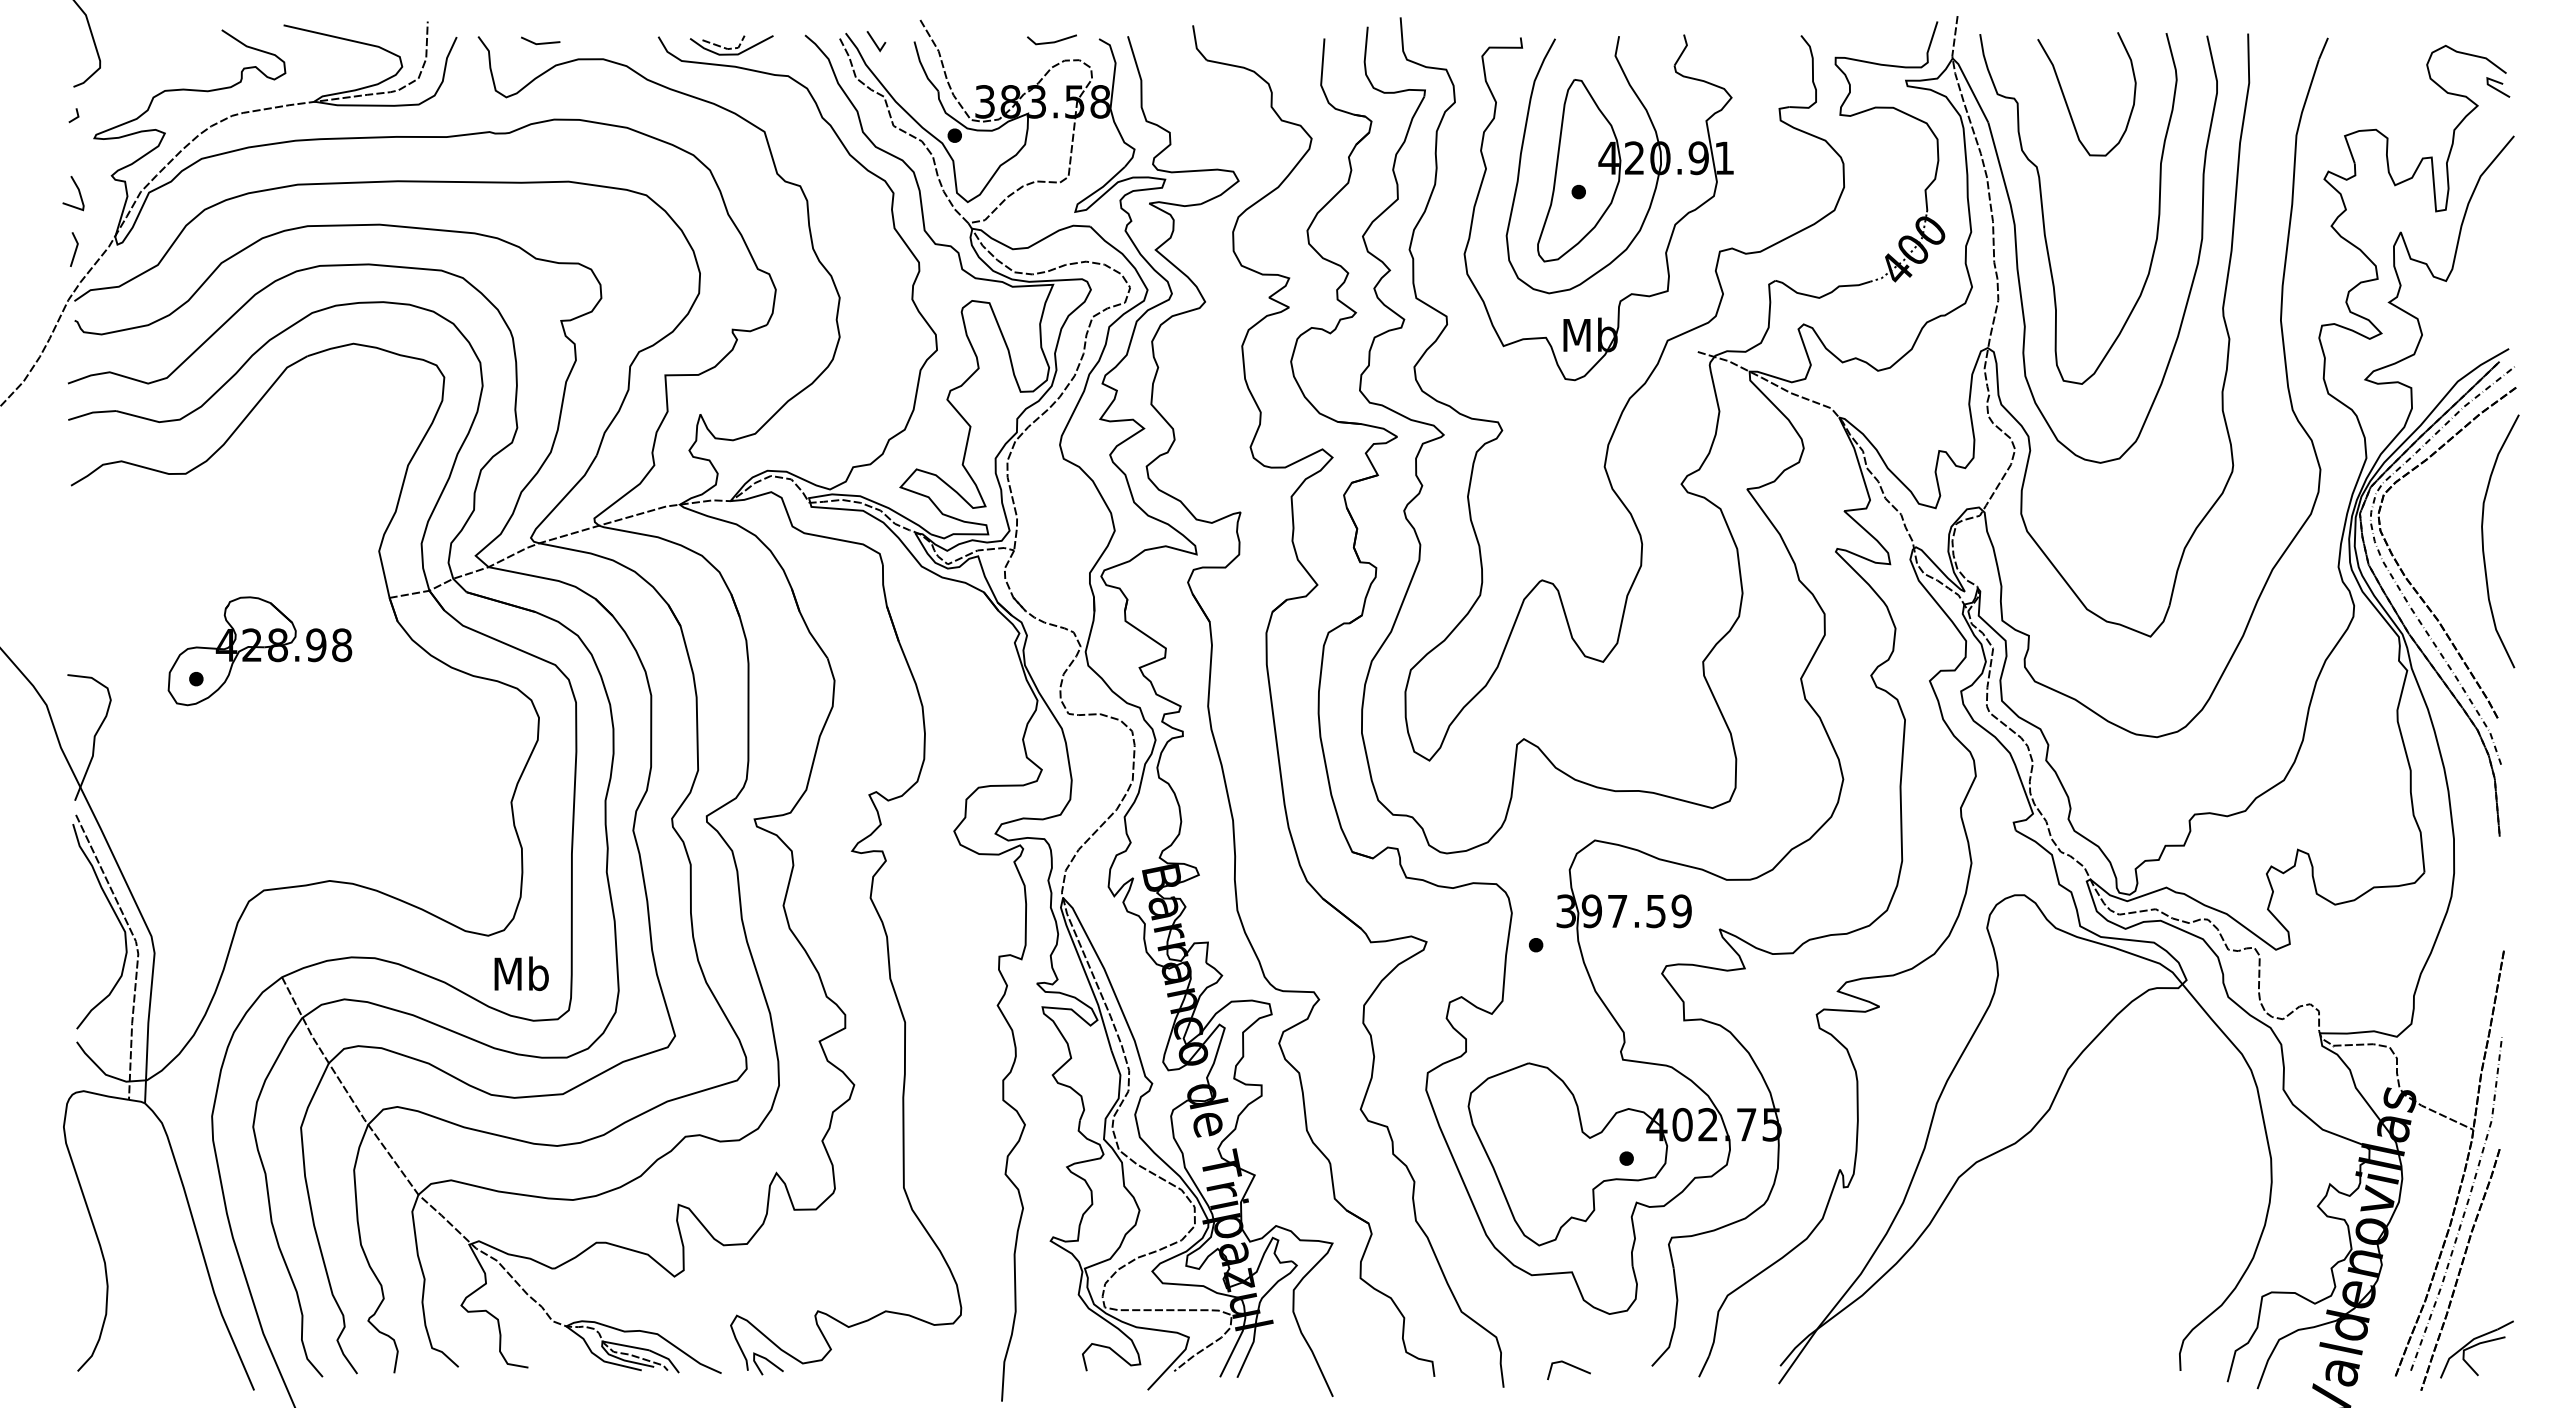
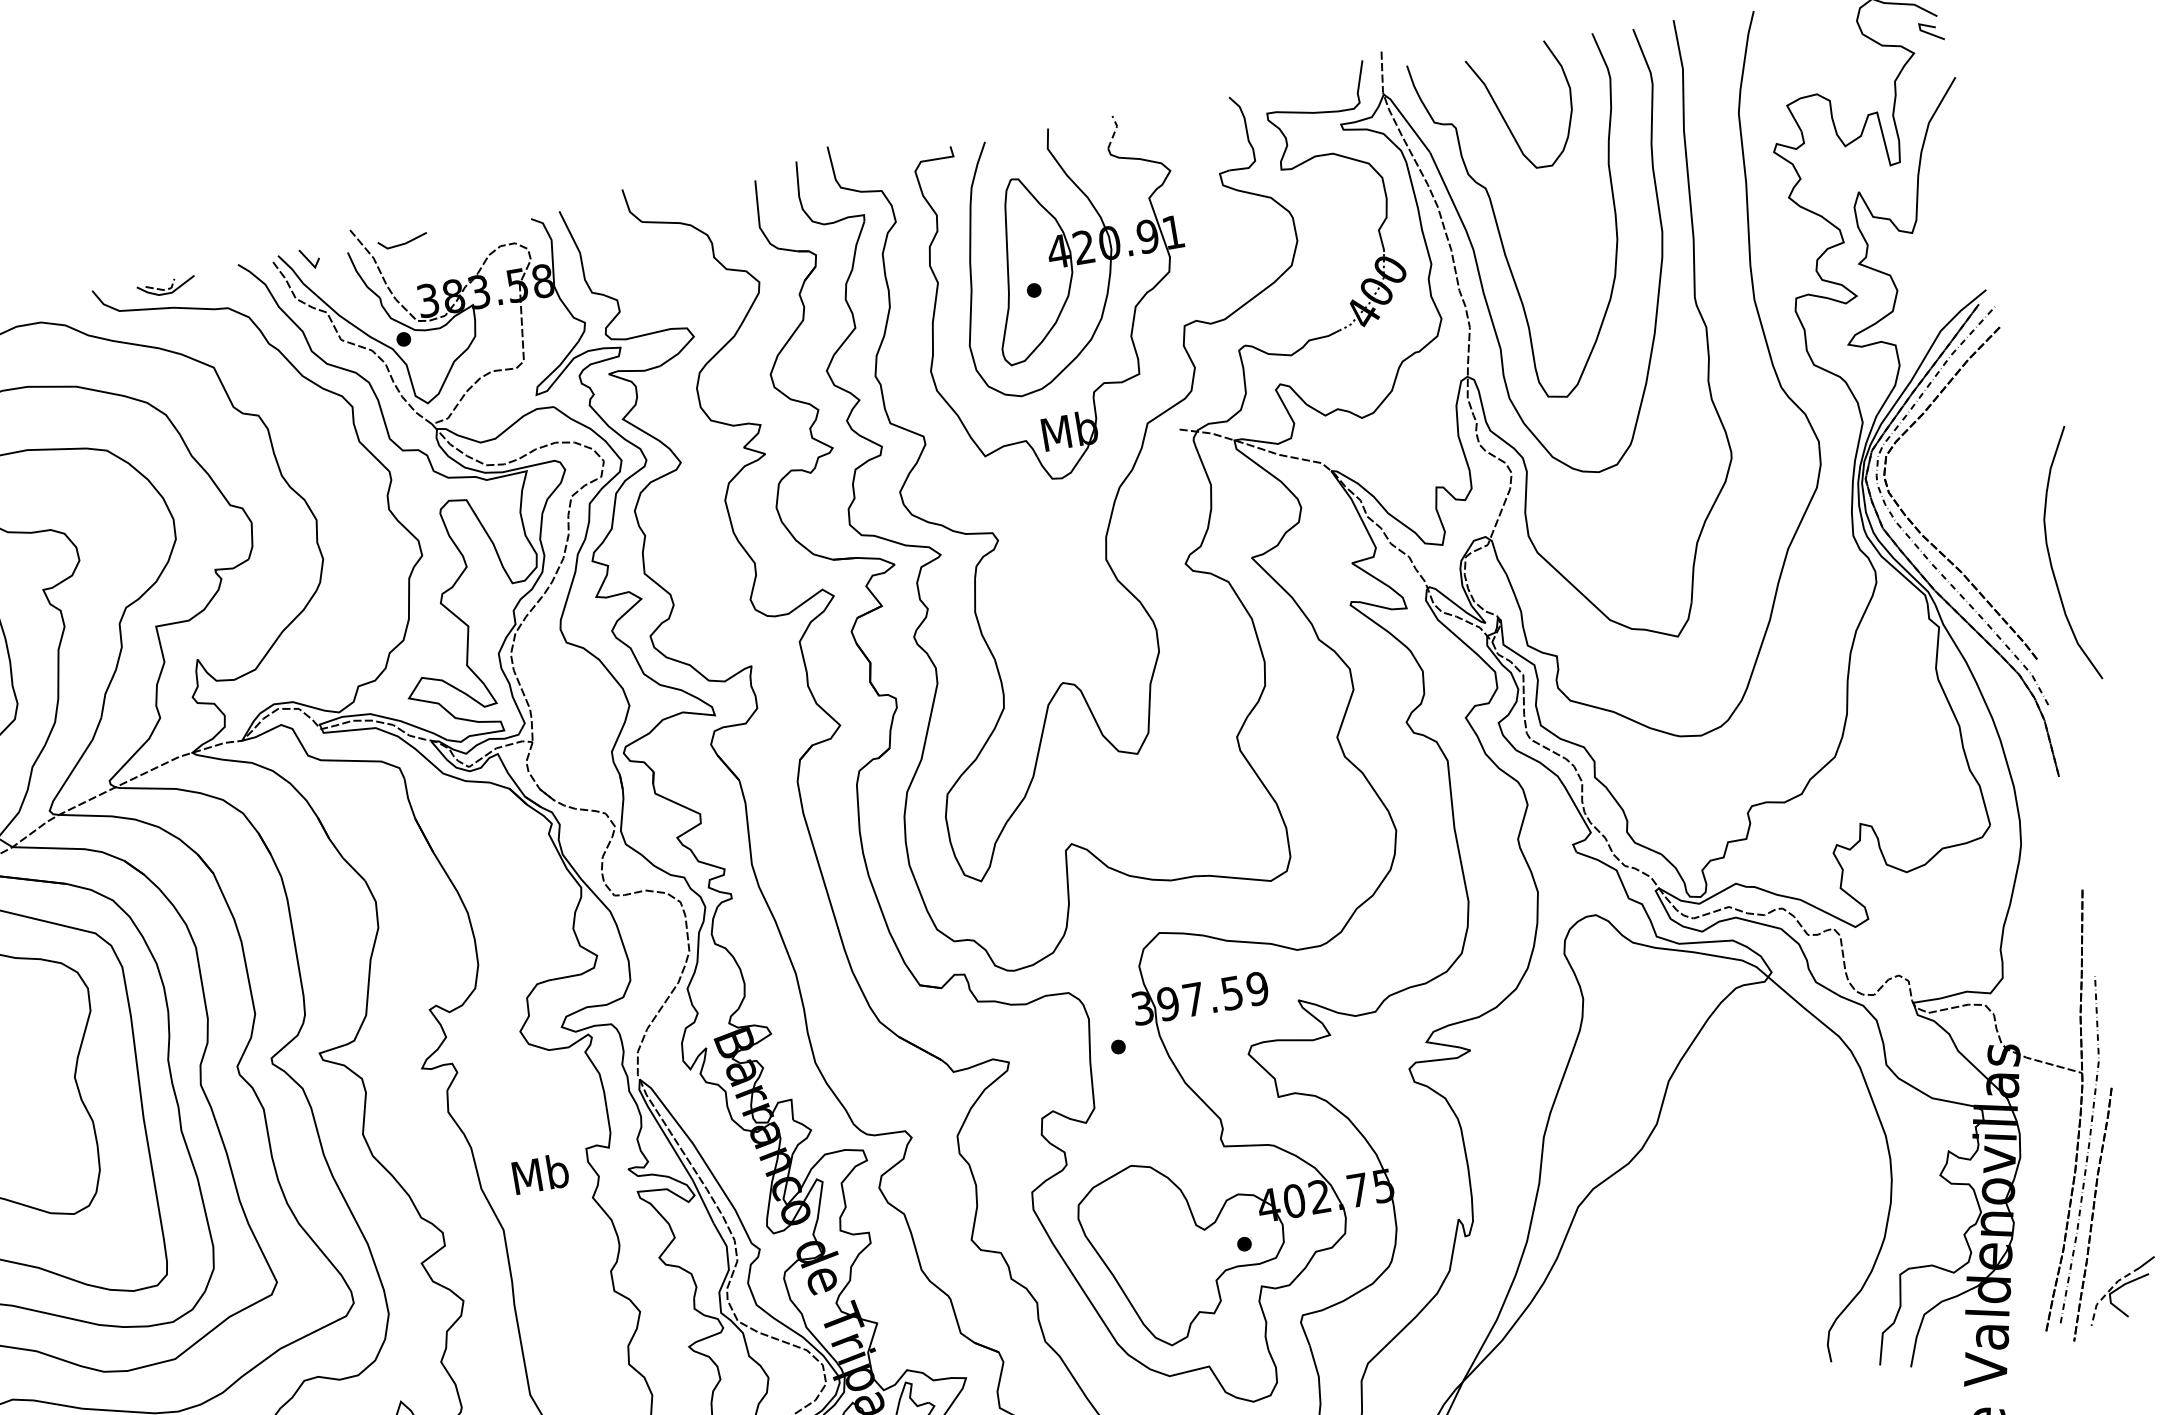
line: (1051, 41) -> (402, 243), moved
part: (731, 45) -> (166, 287), size x0.7
line: (1684, 49) -> (1115, 130), solid -> dashed
curve: (2483, 541) -> (2050, 558), moved
text: (521, 973) -> (540, 1173), moved
line: (2463, 1347) -> (2109, 1291), solid -> dashed

